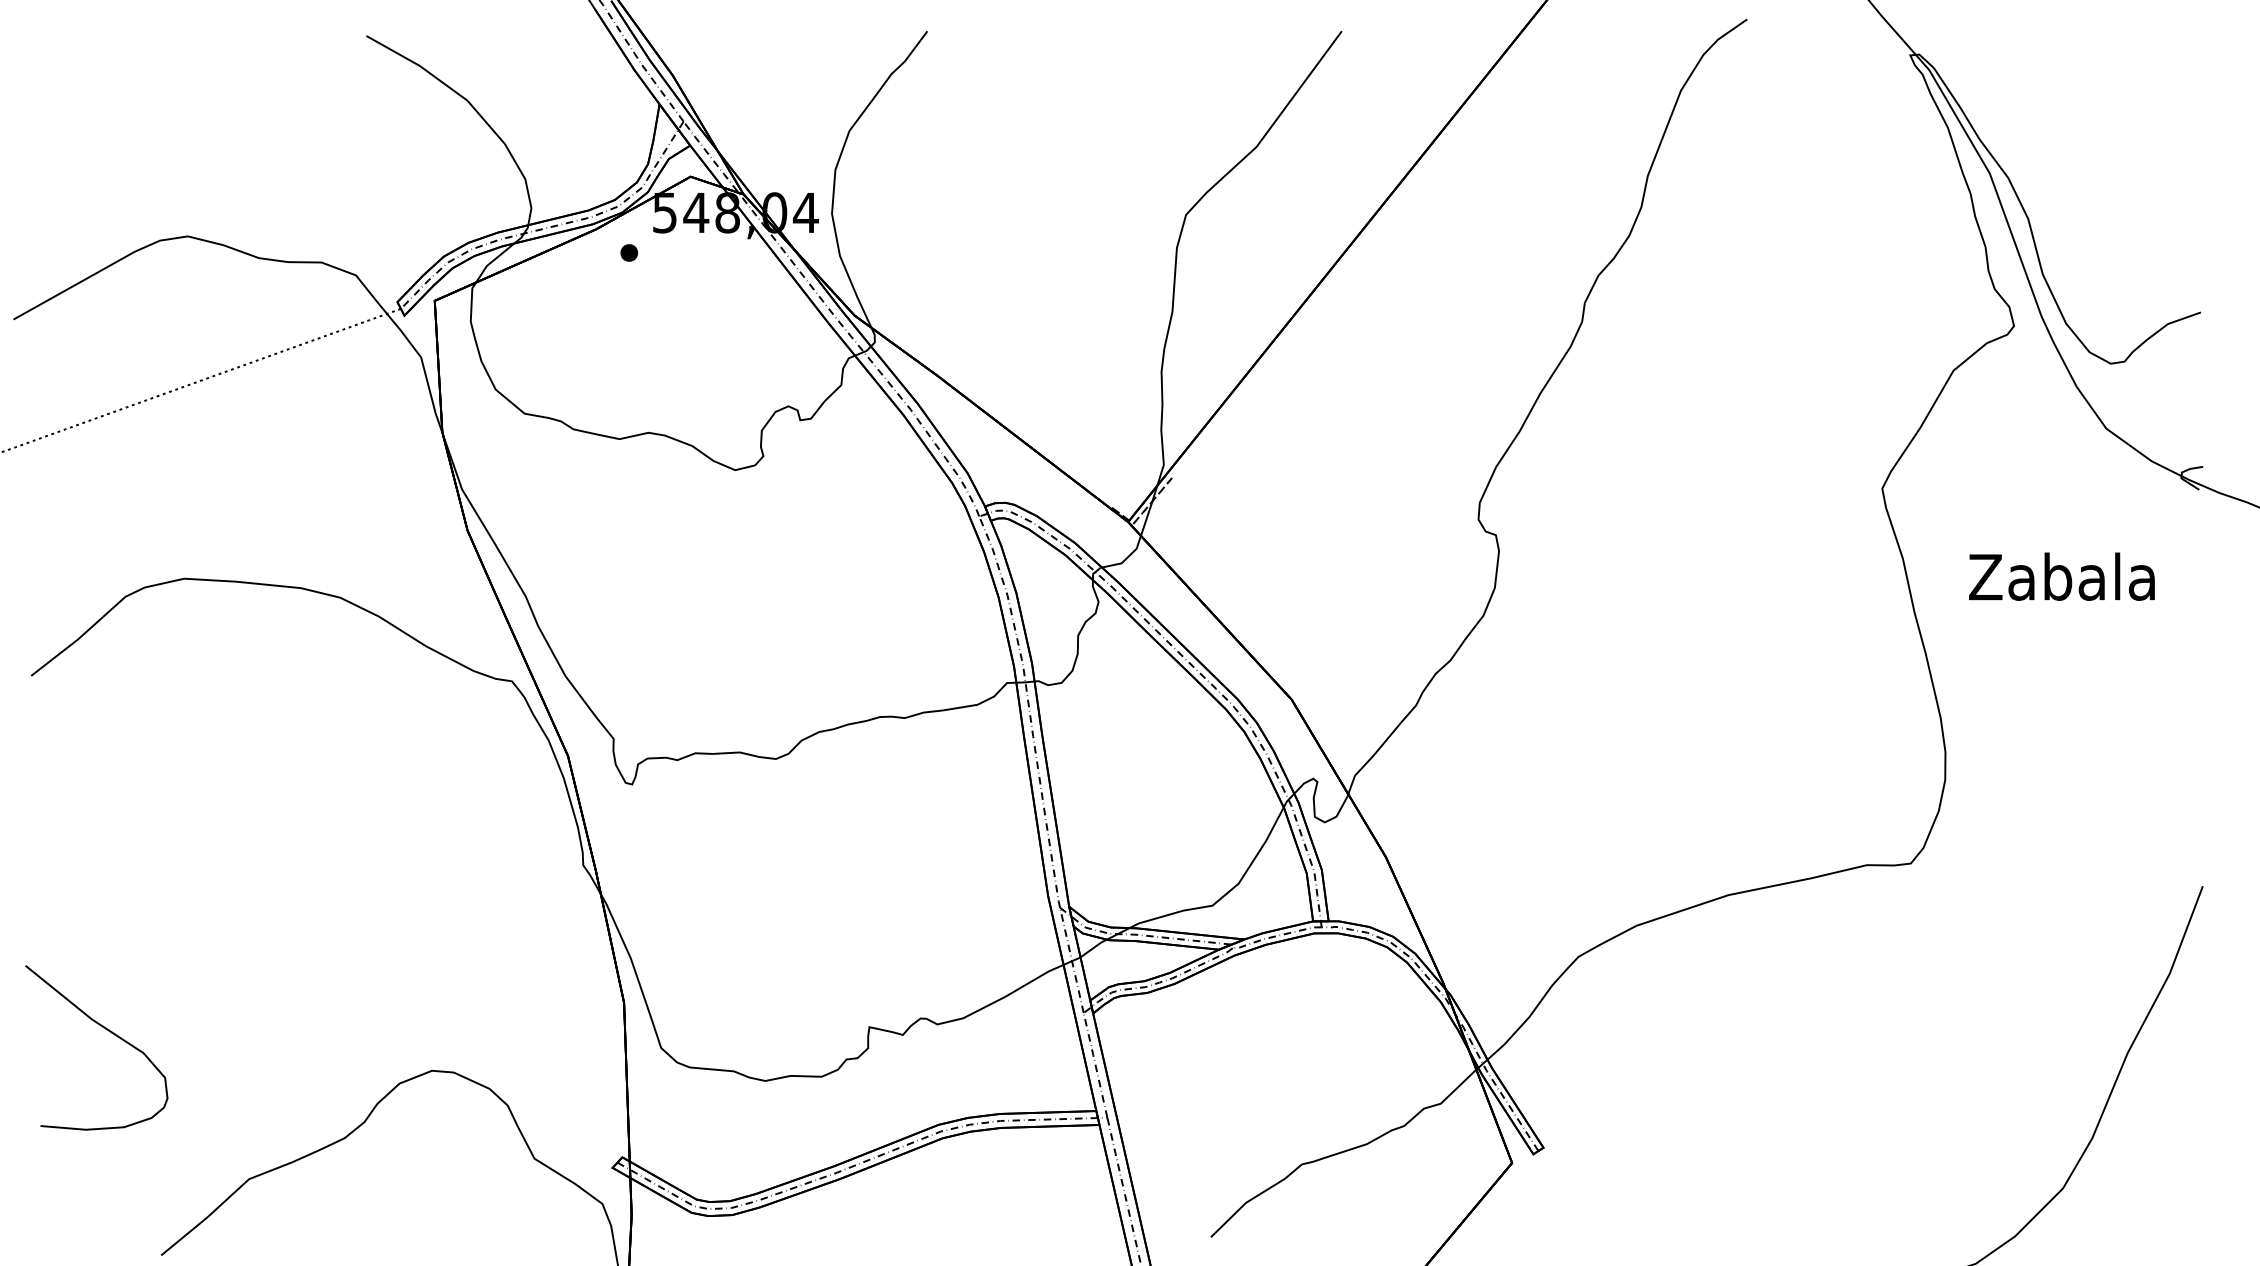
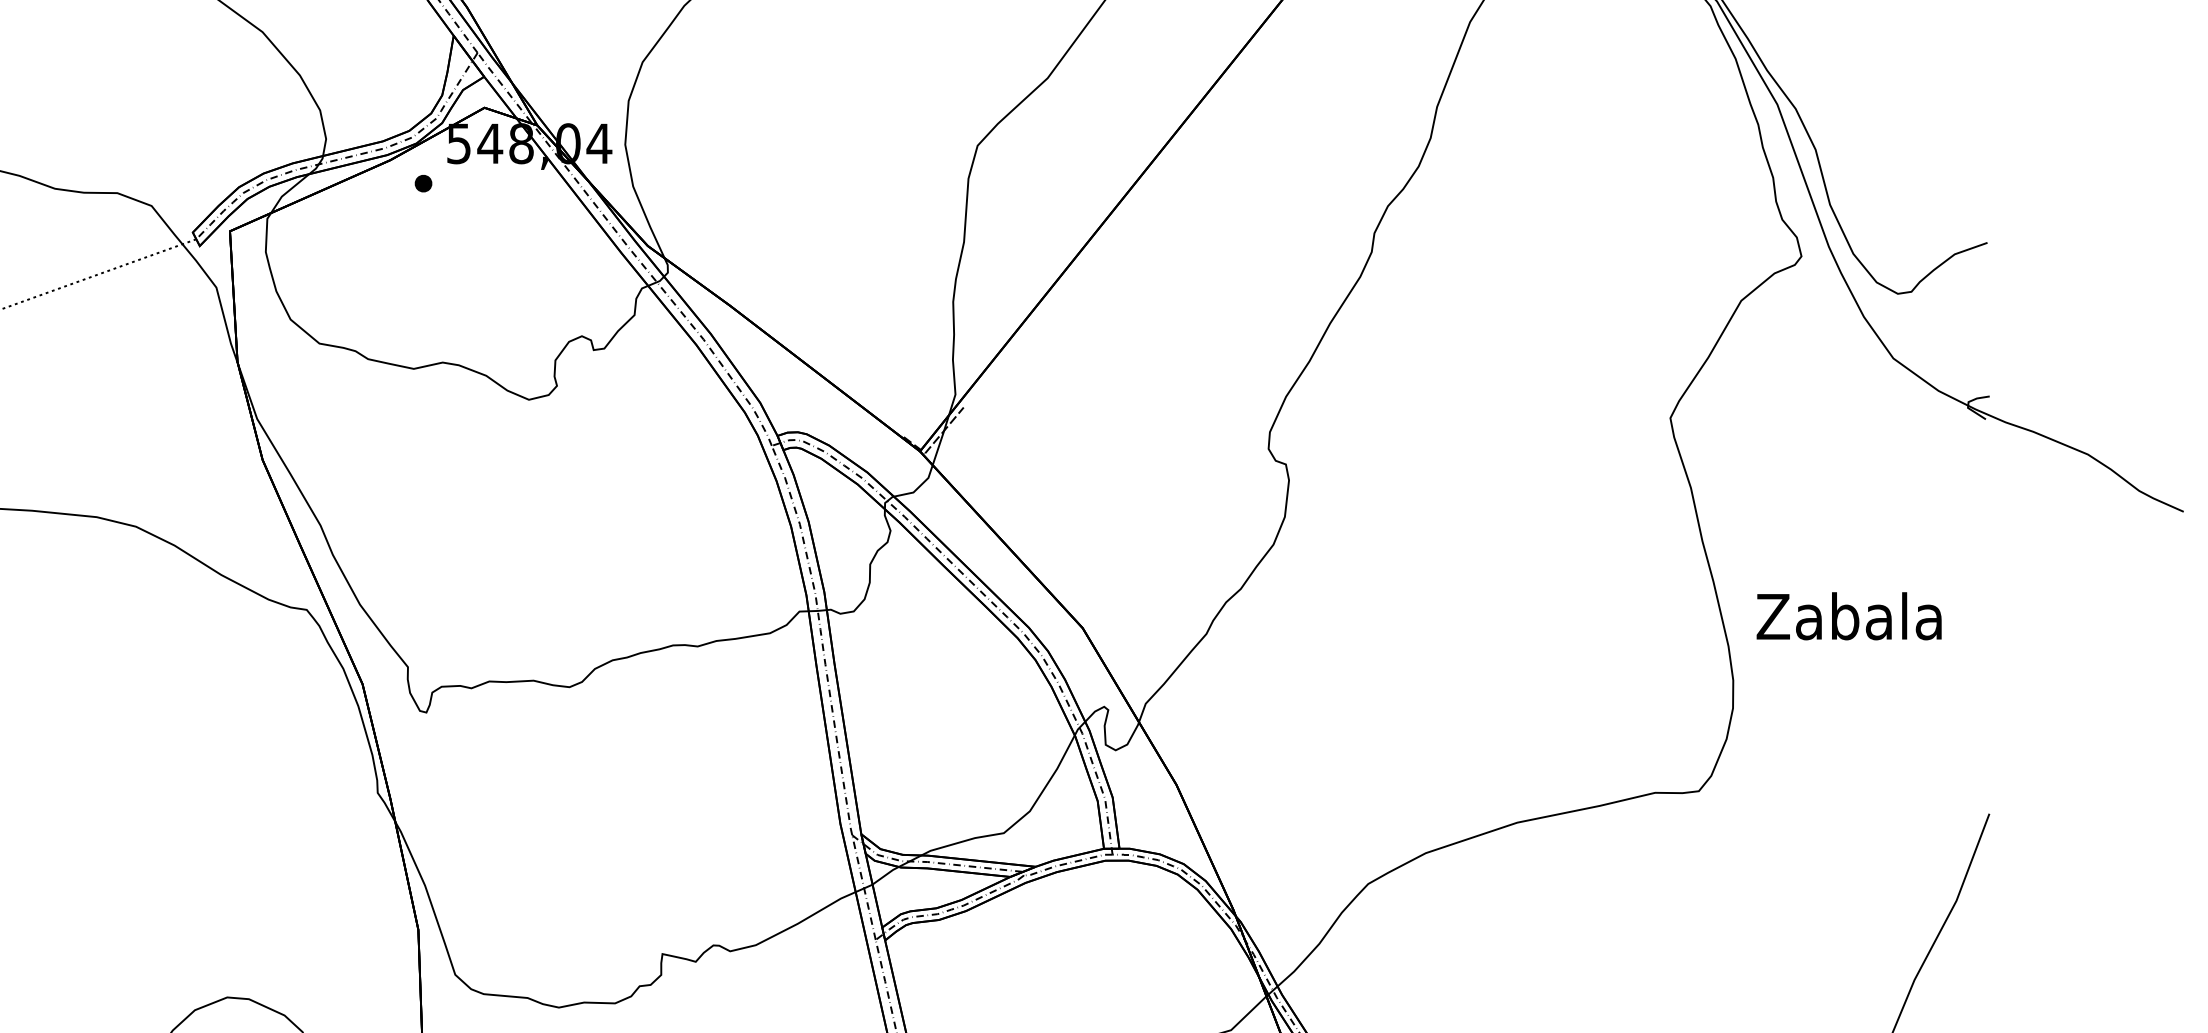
text: (2061, 576) -> (1848, 616), moved

